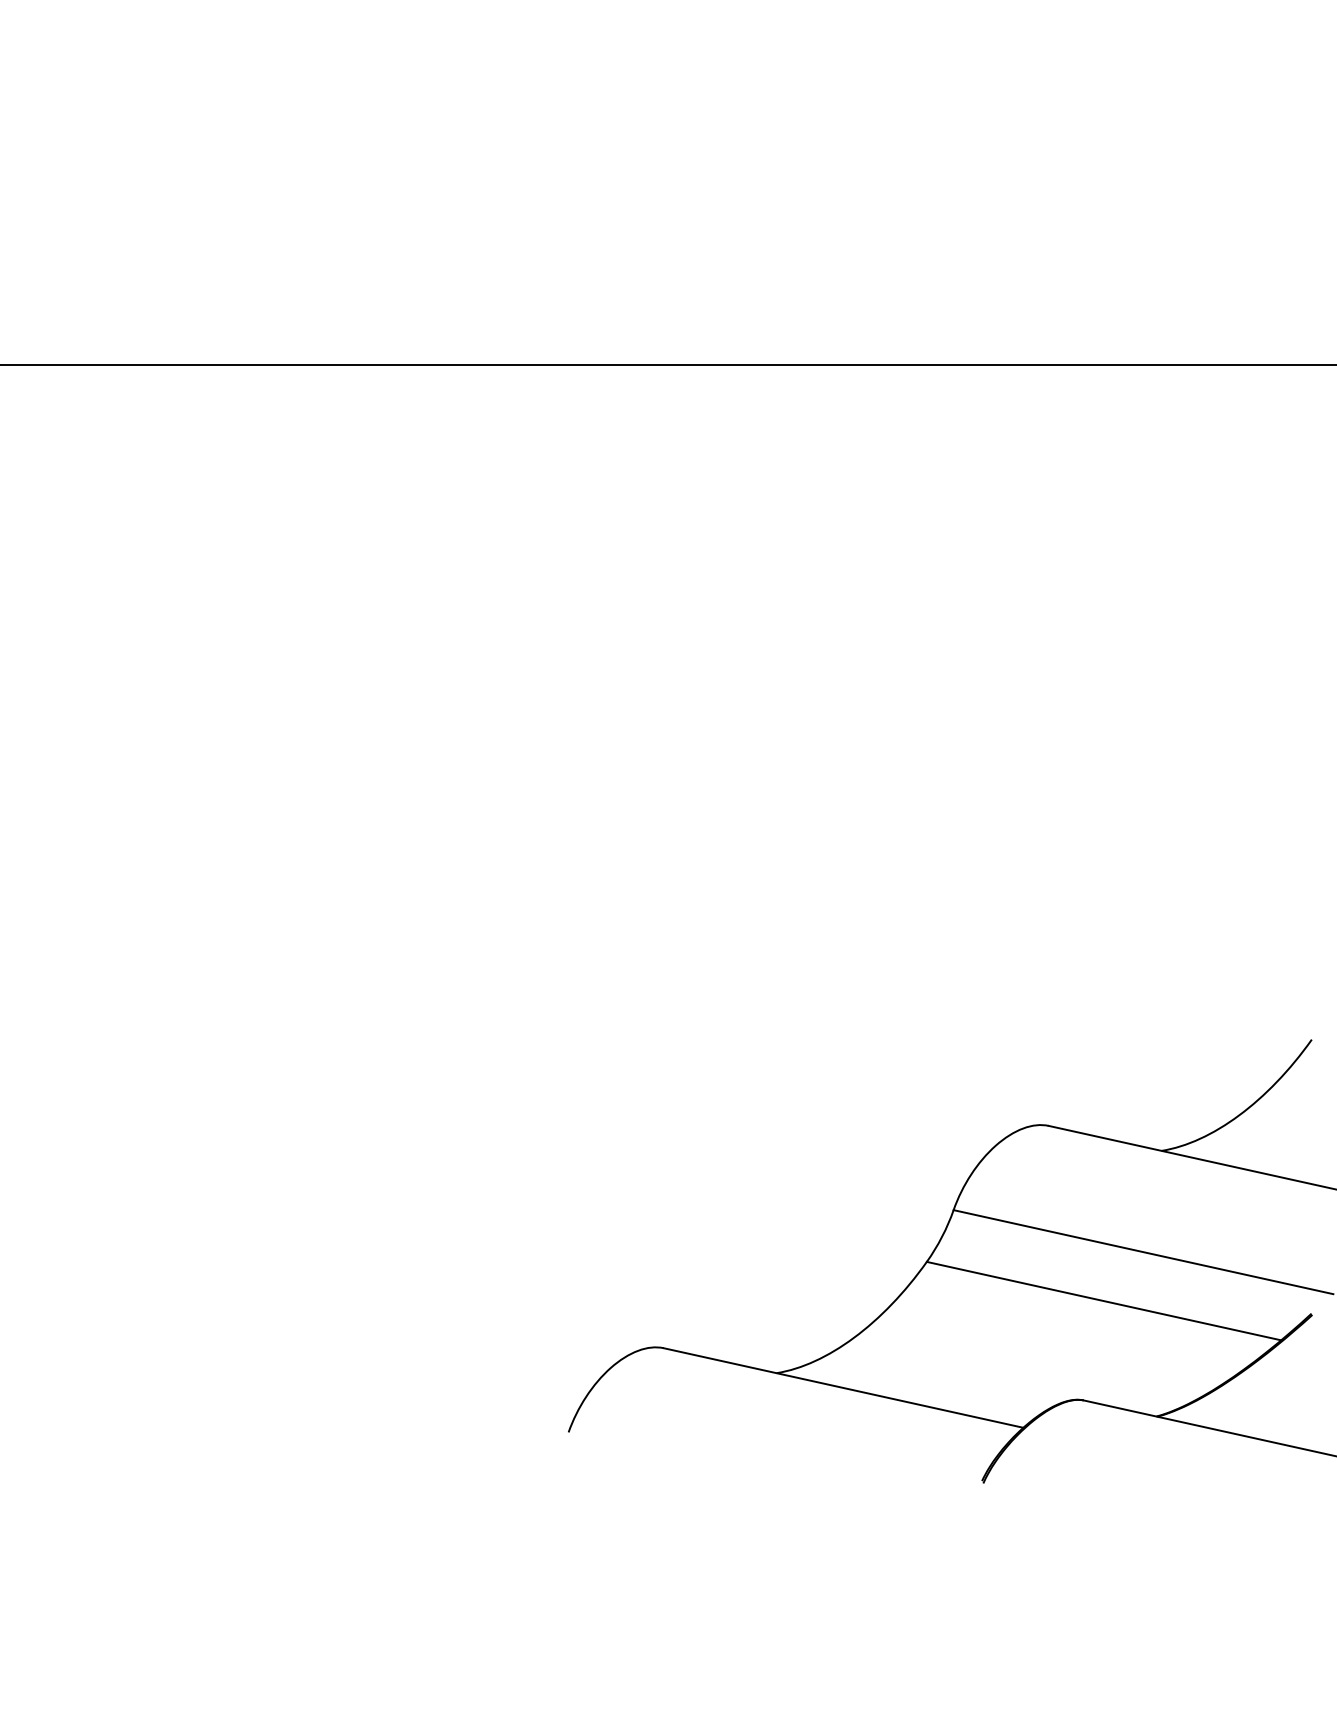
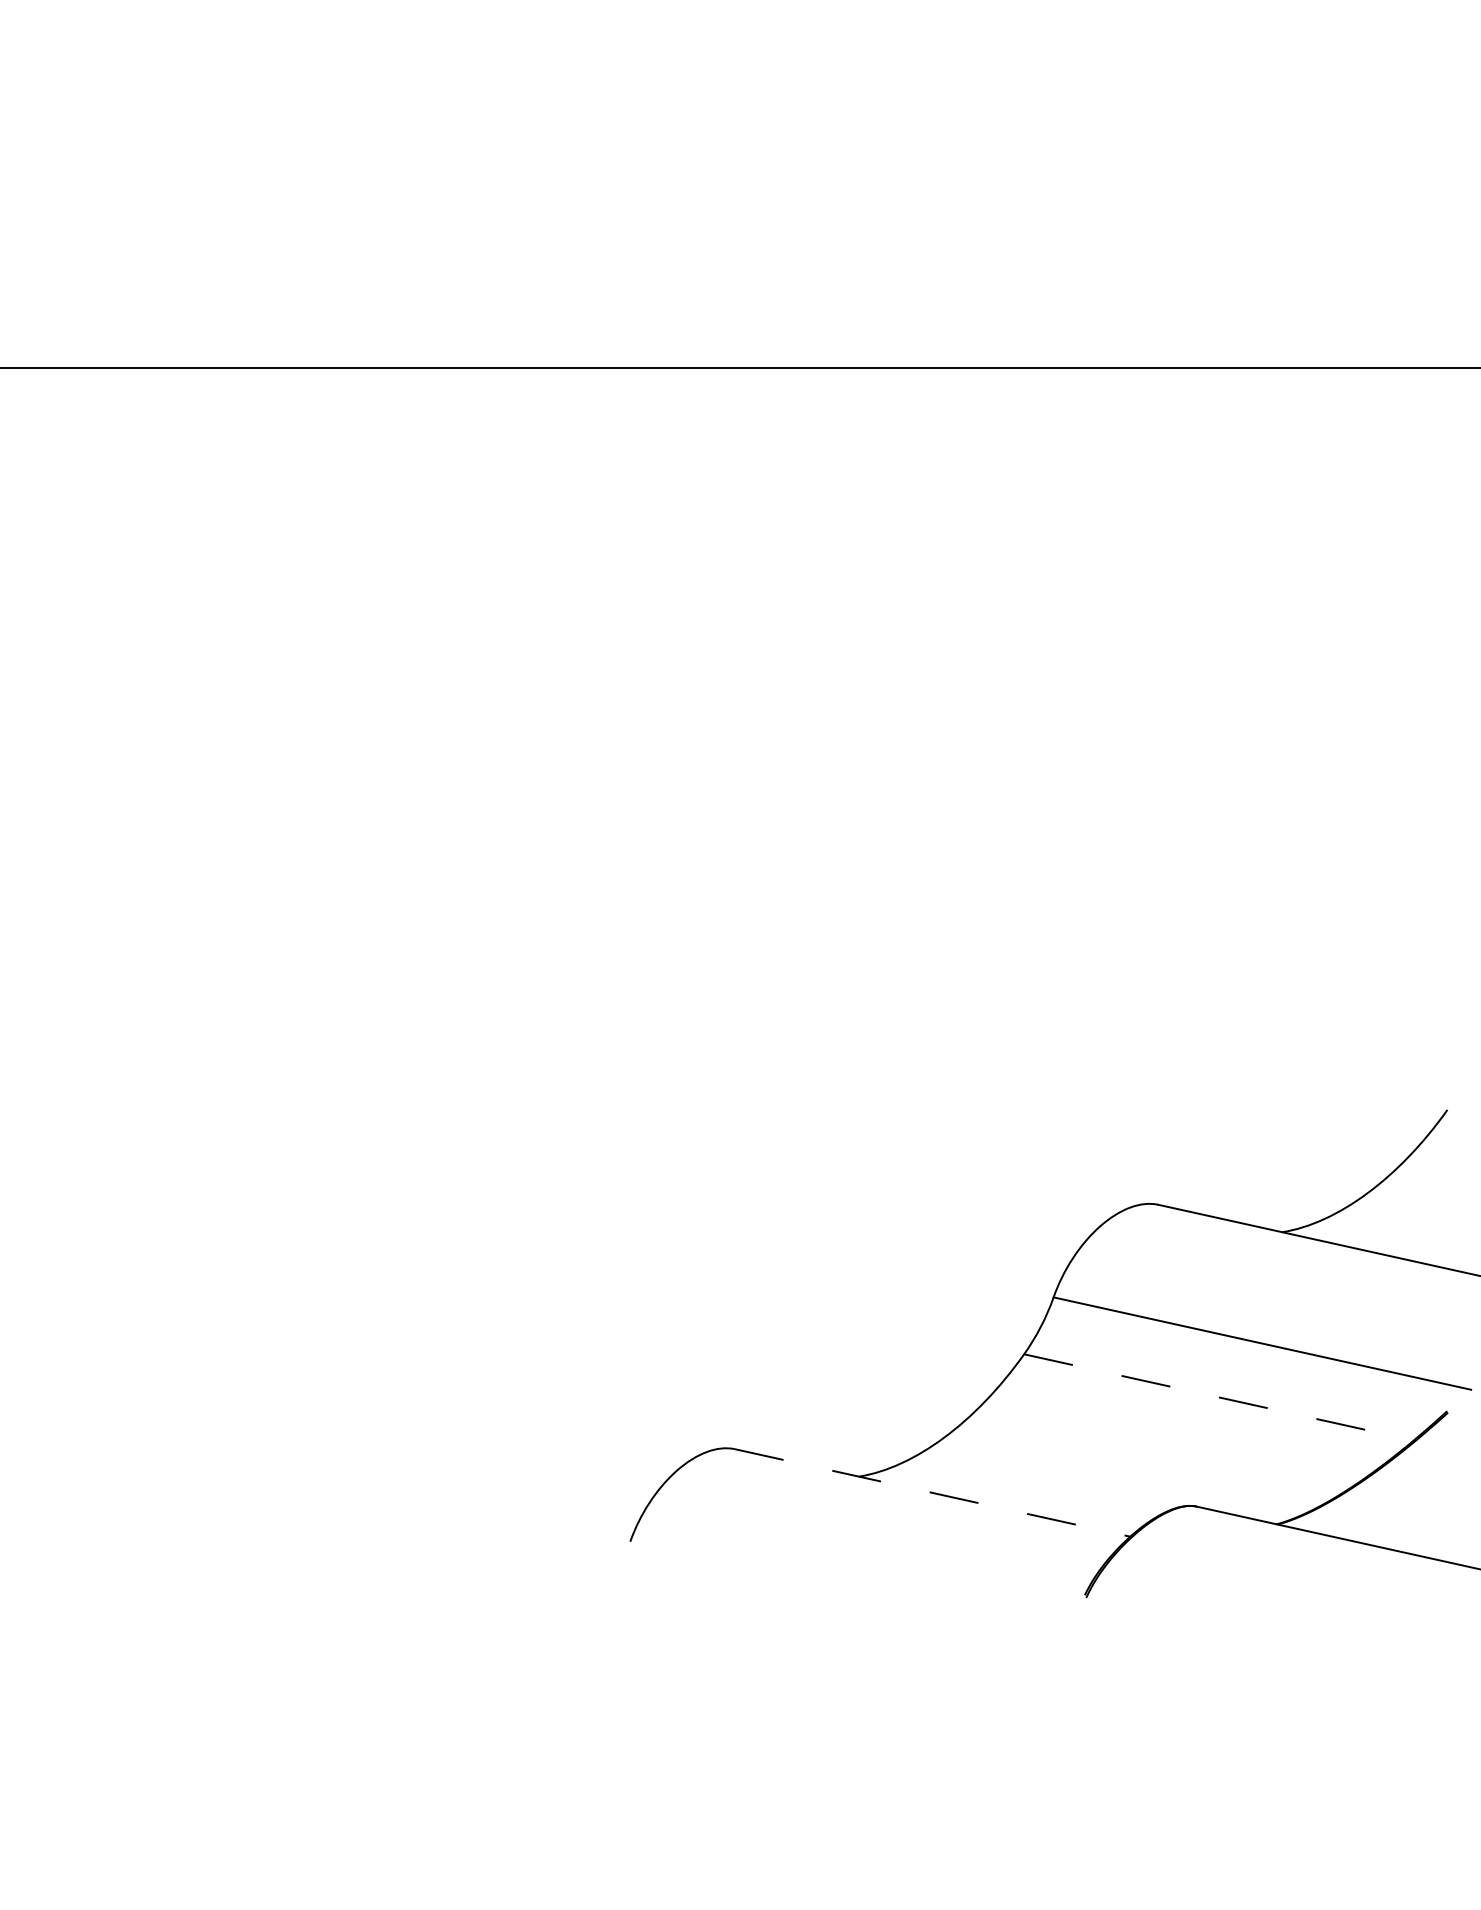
line: (1103, 1301) -> (1218, 1397), solid -> dashed
line: (843, 1387) -> (932, 1492), solid -> dashed

